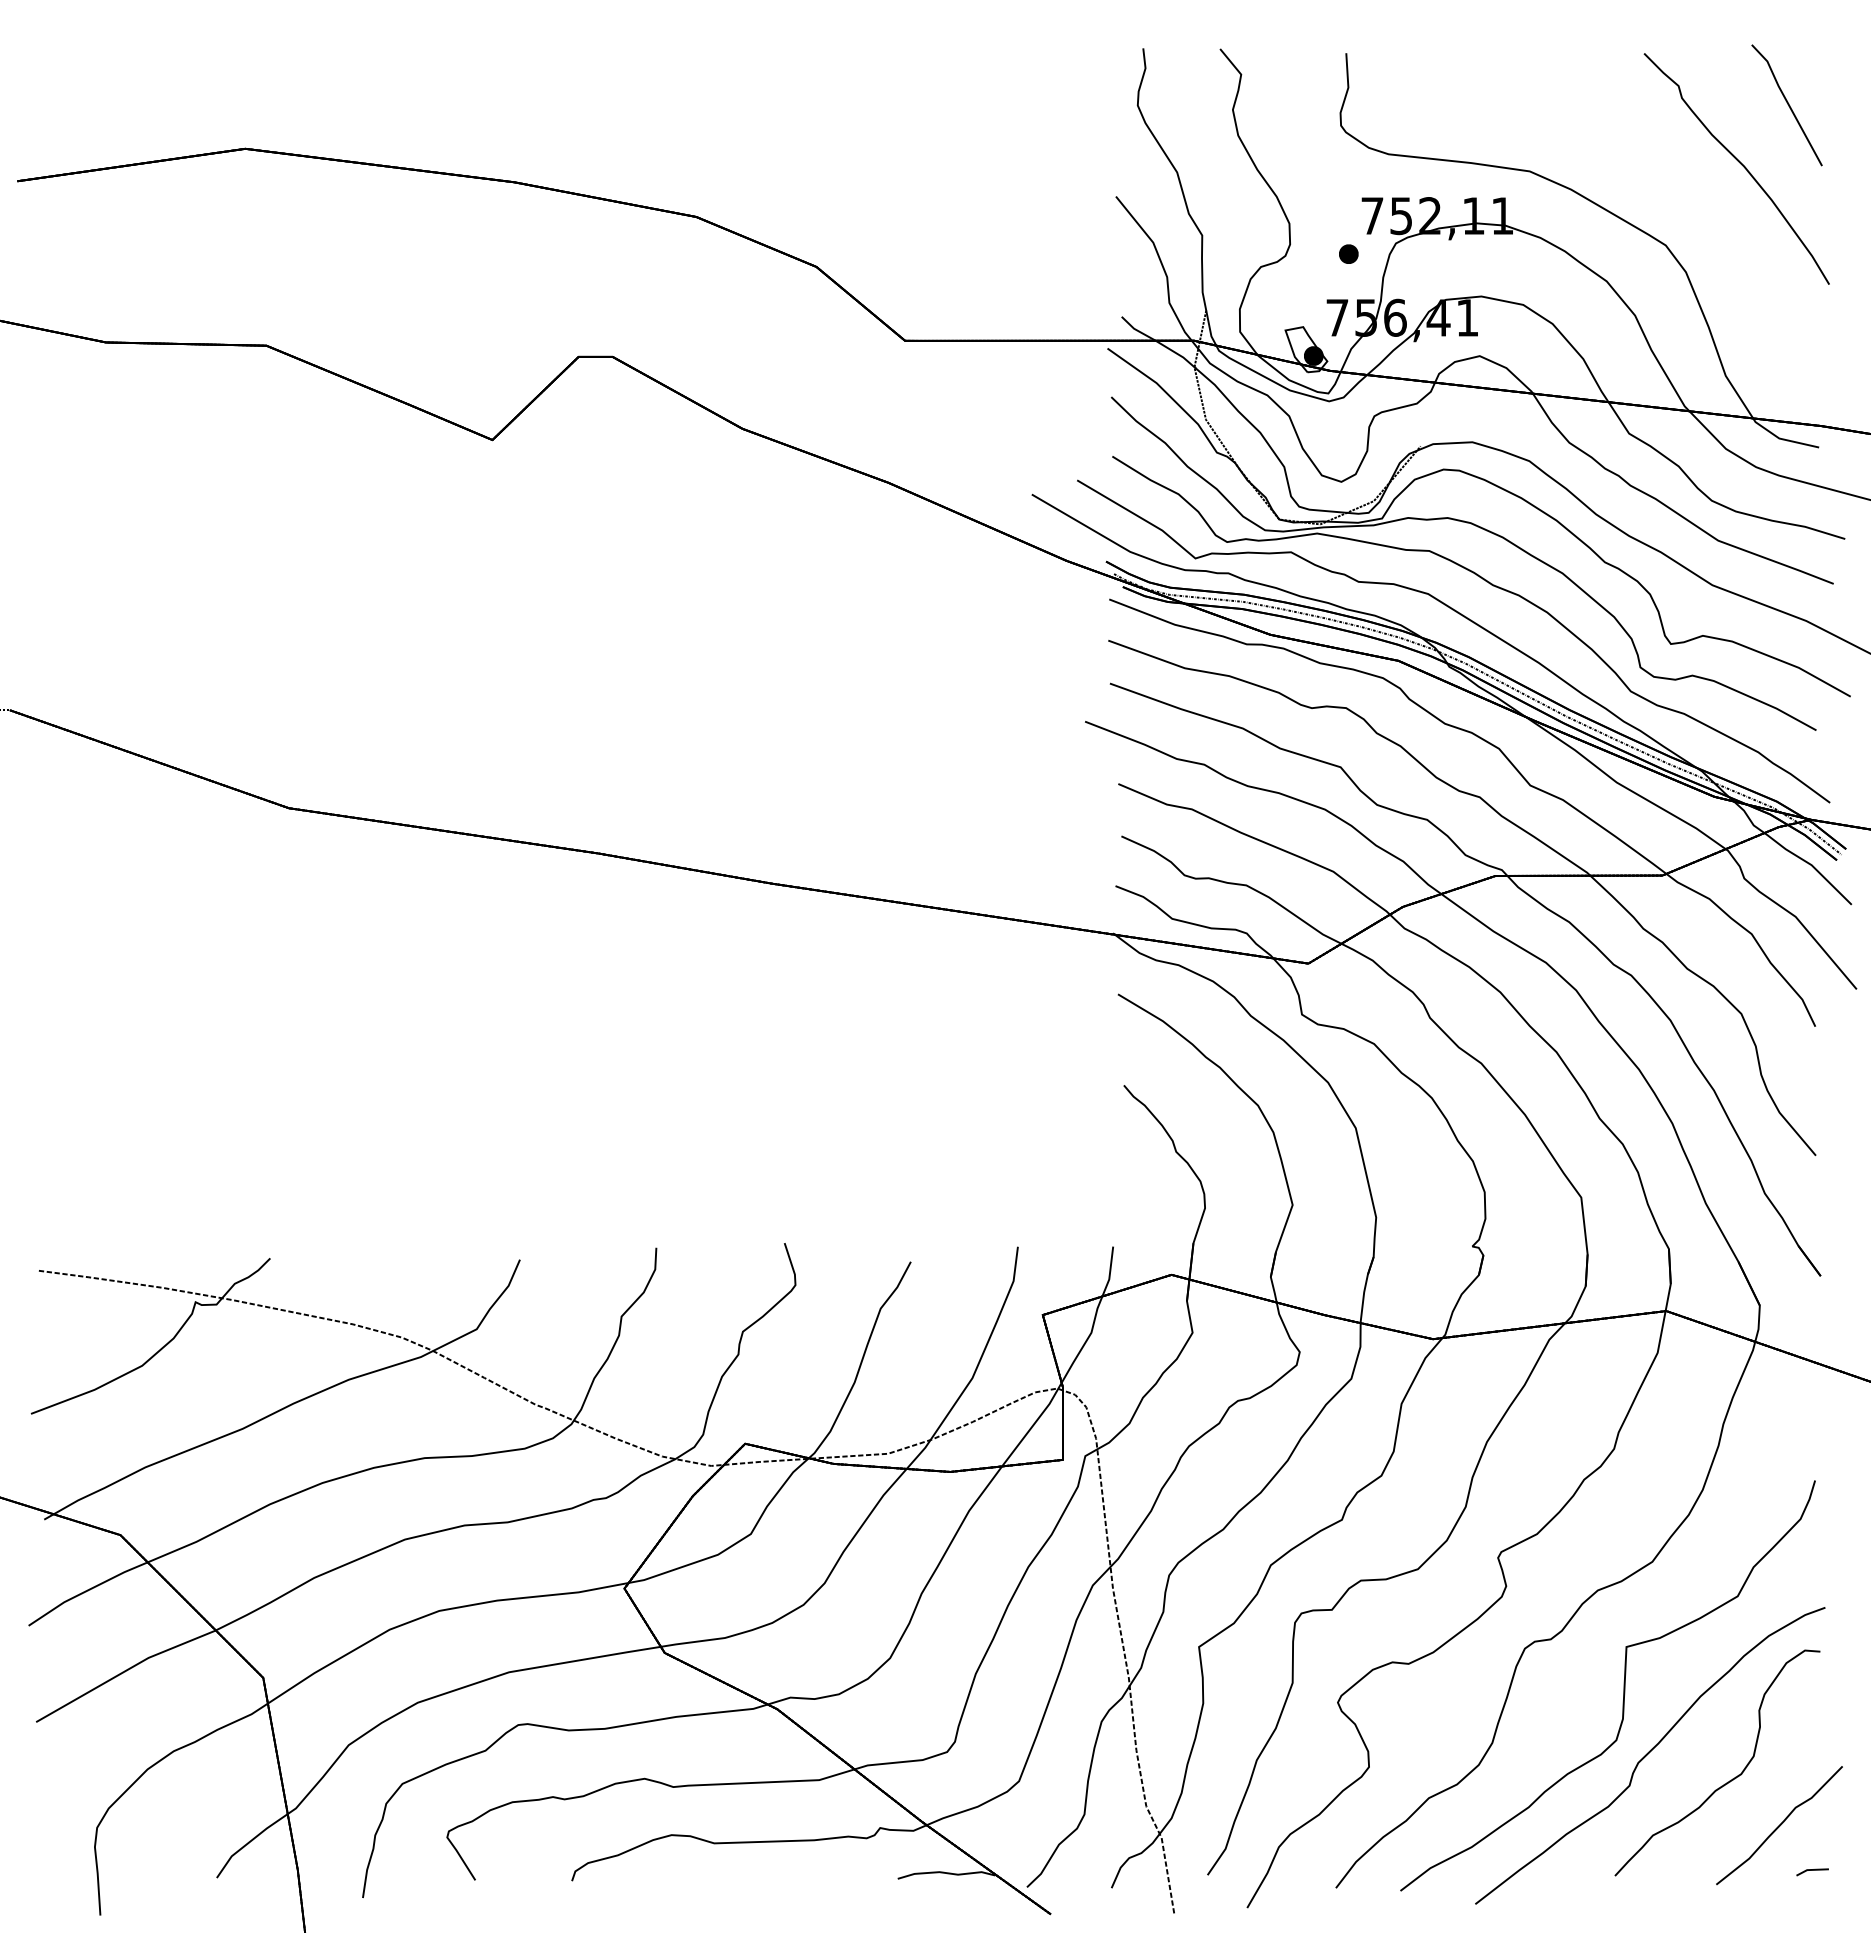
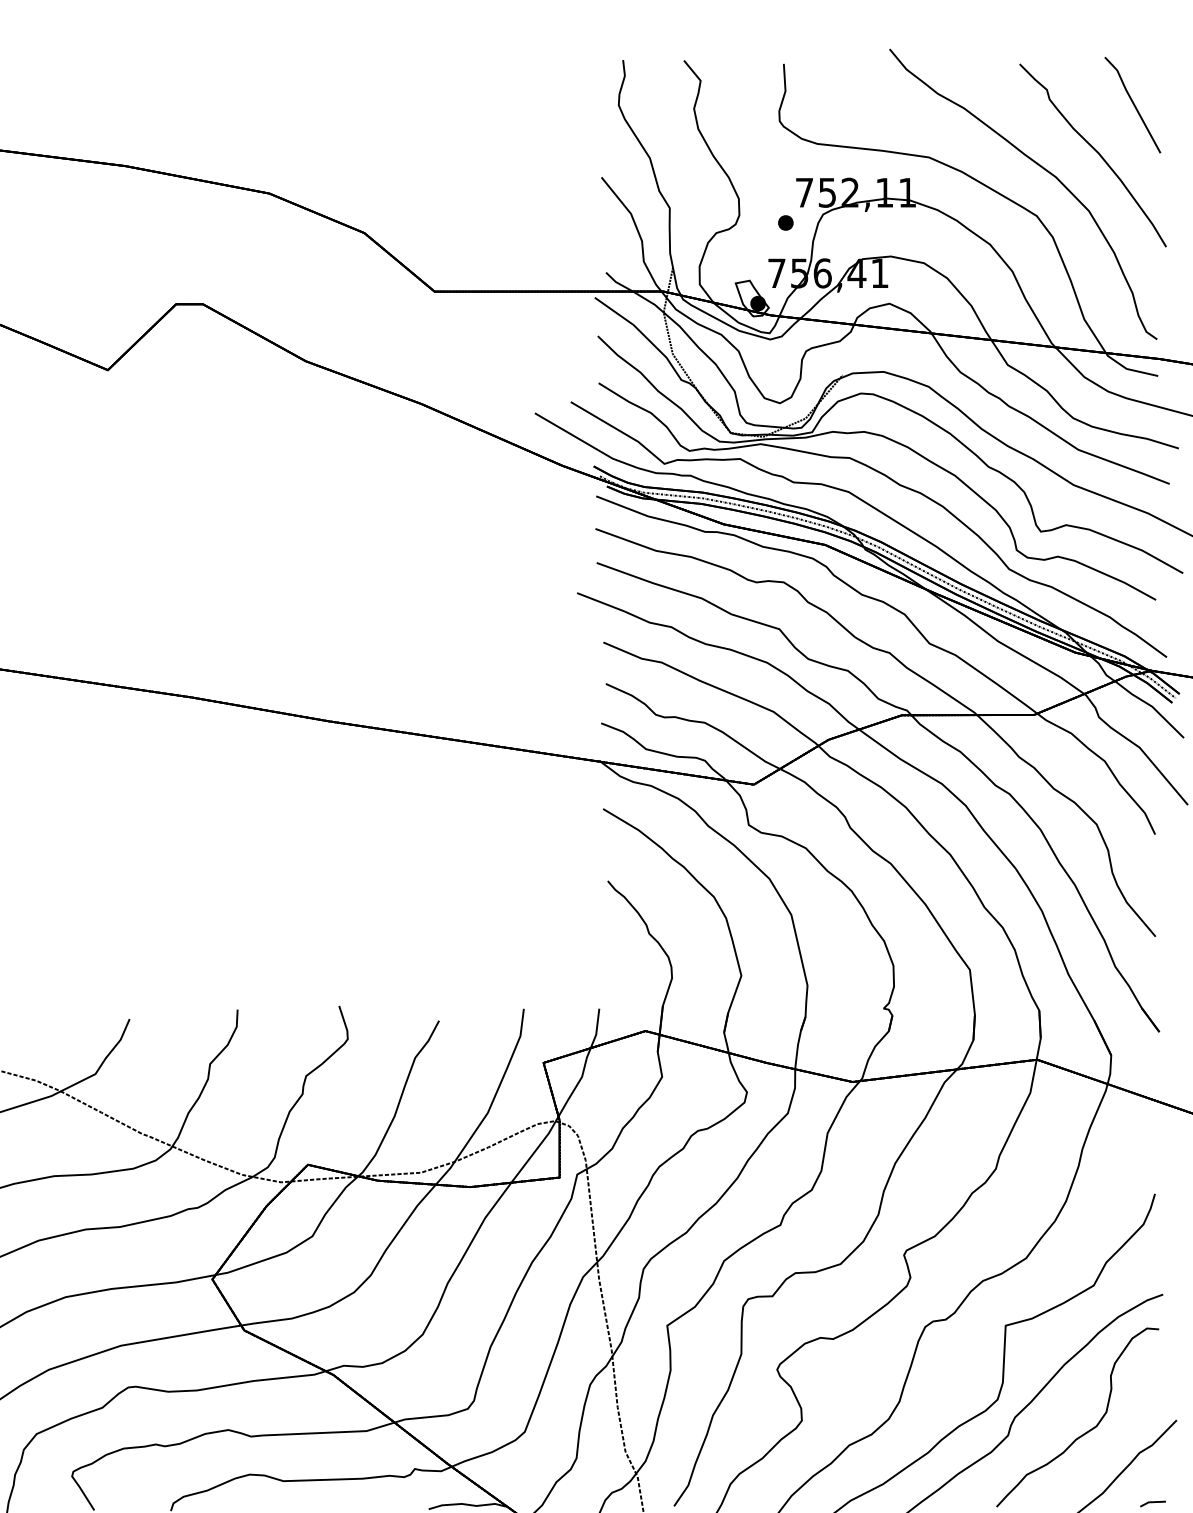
part: (1671, 184) -> (1041, 167), added

